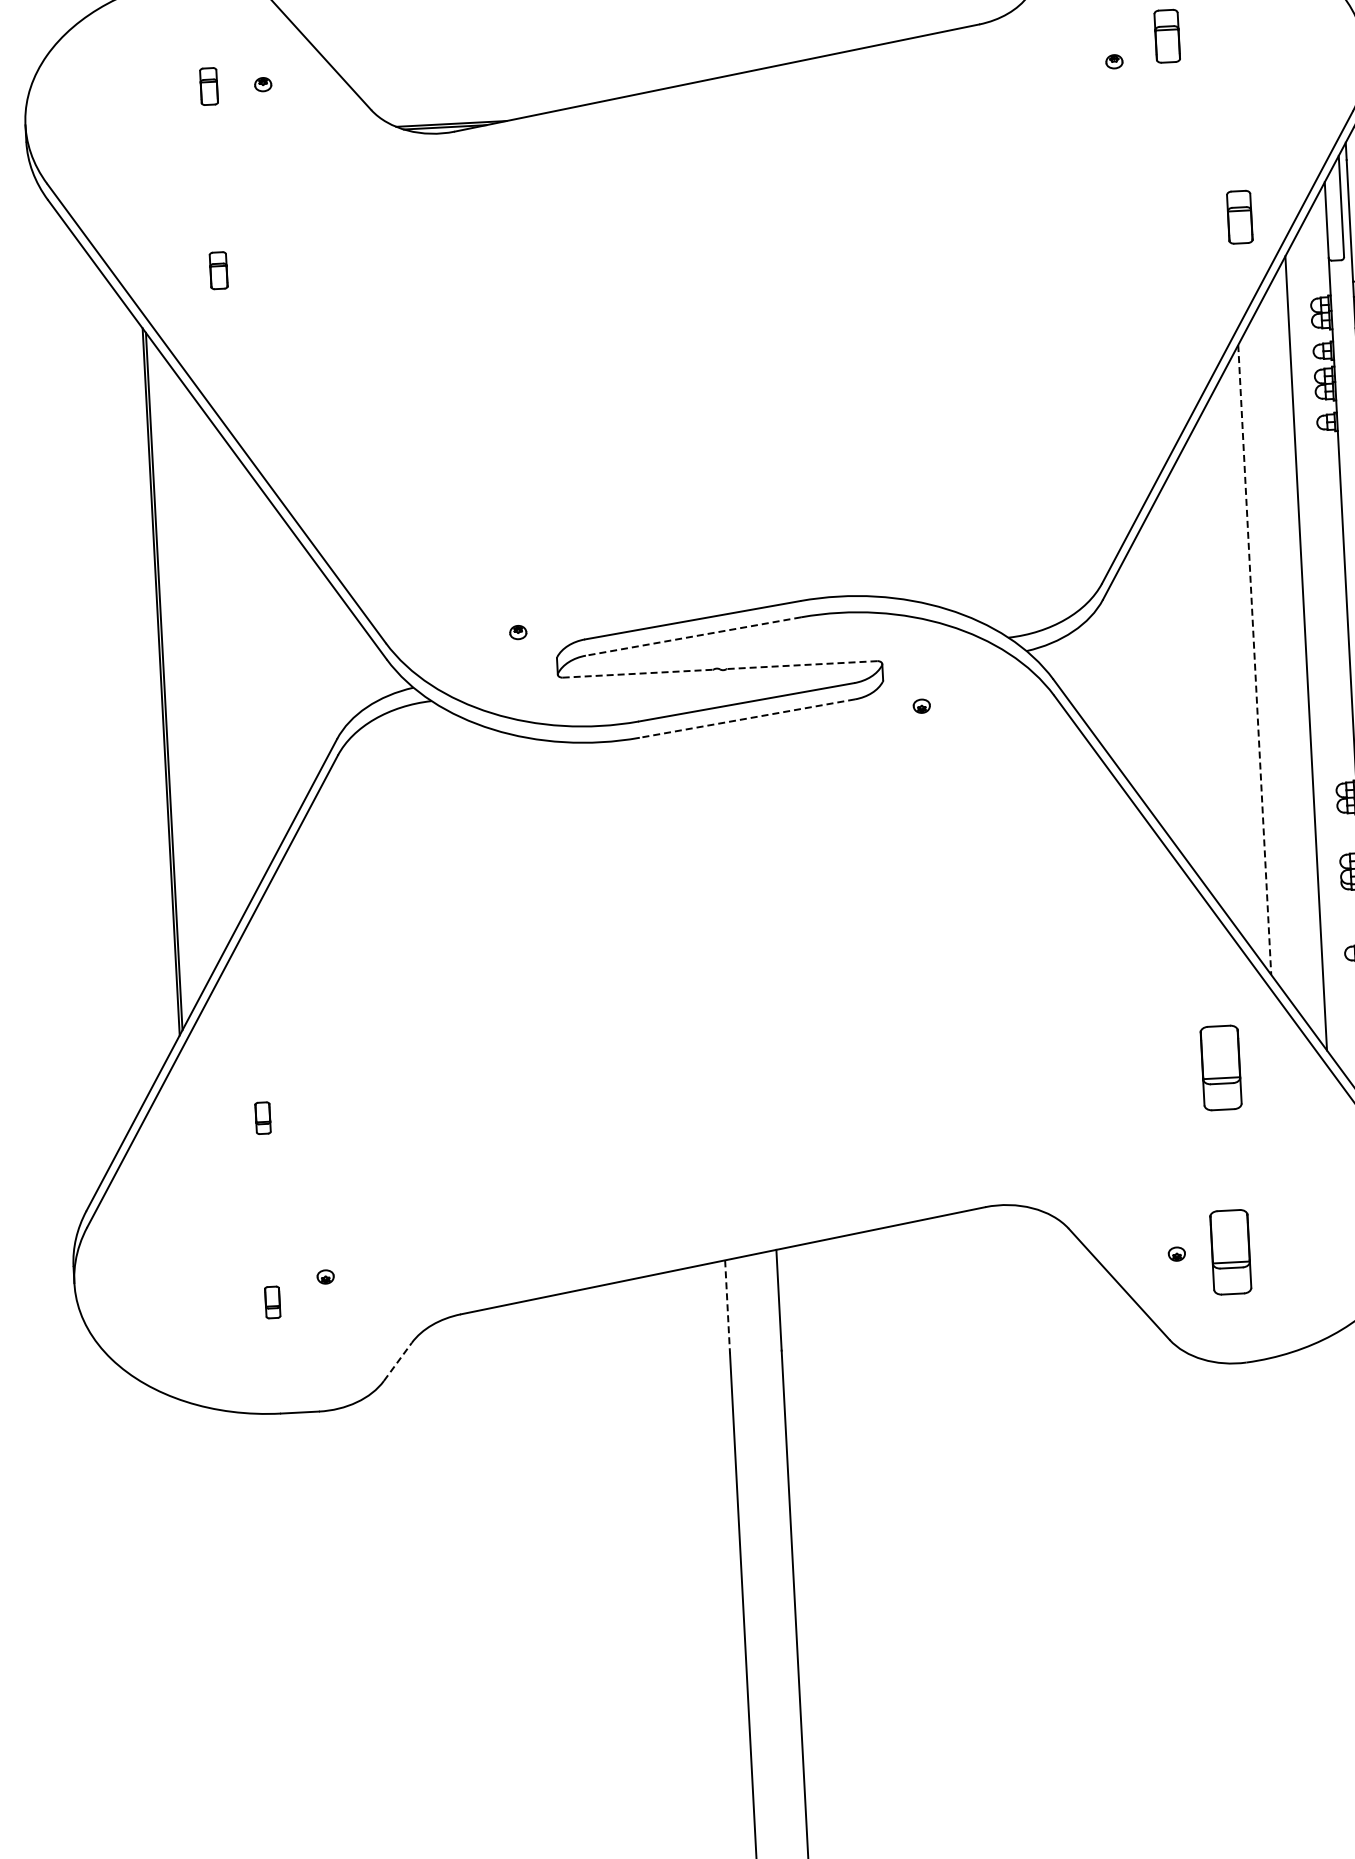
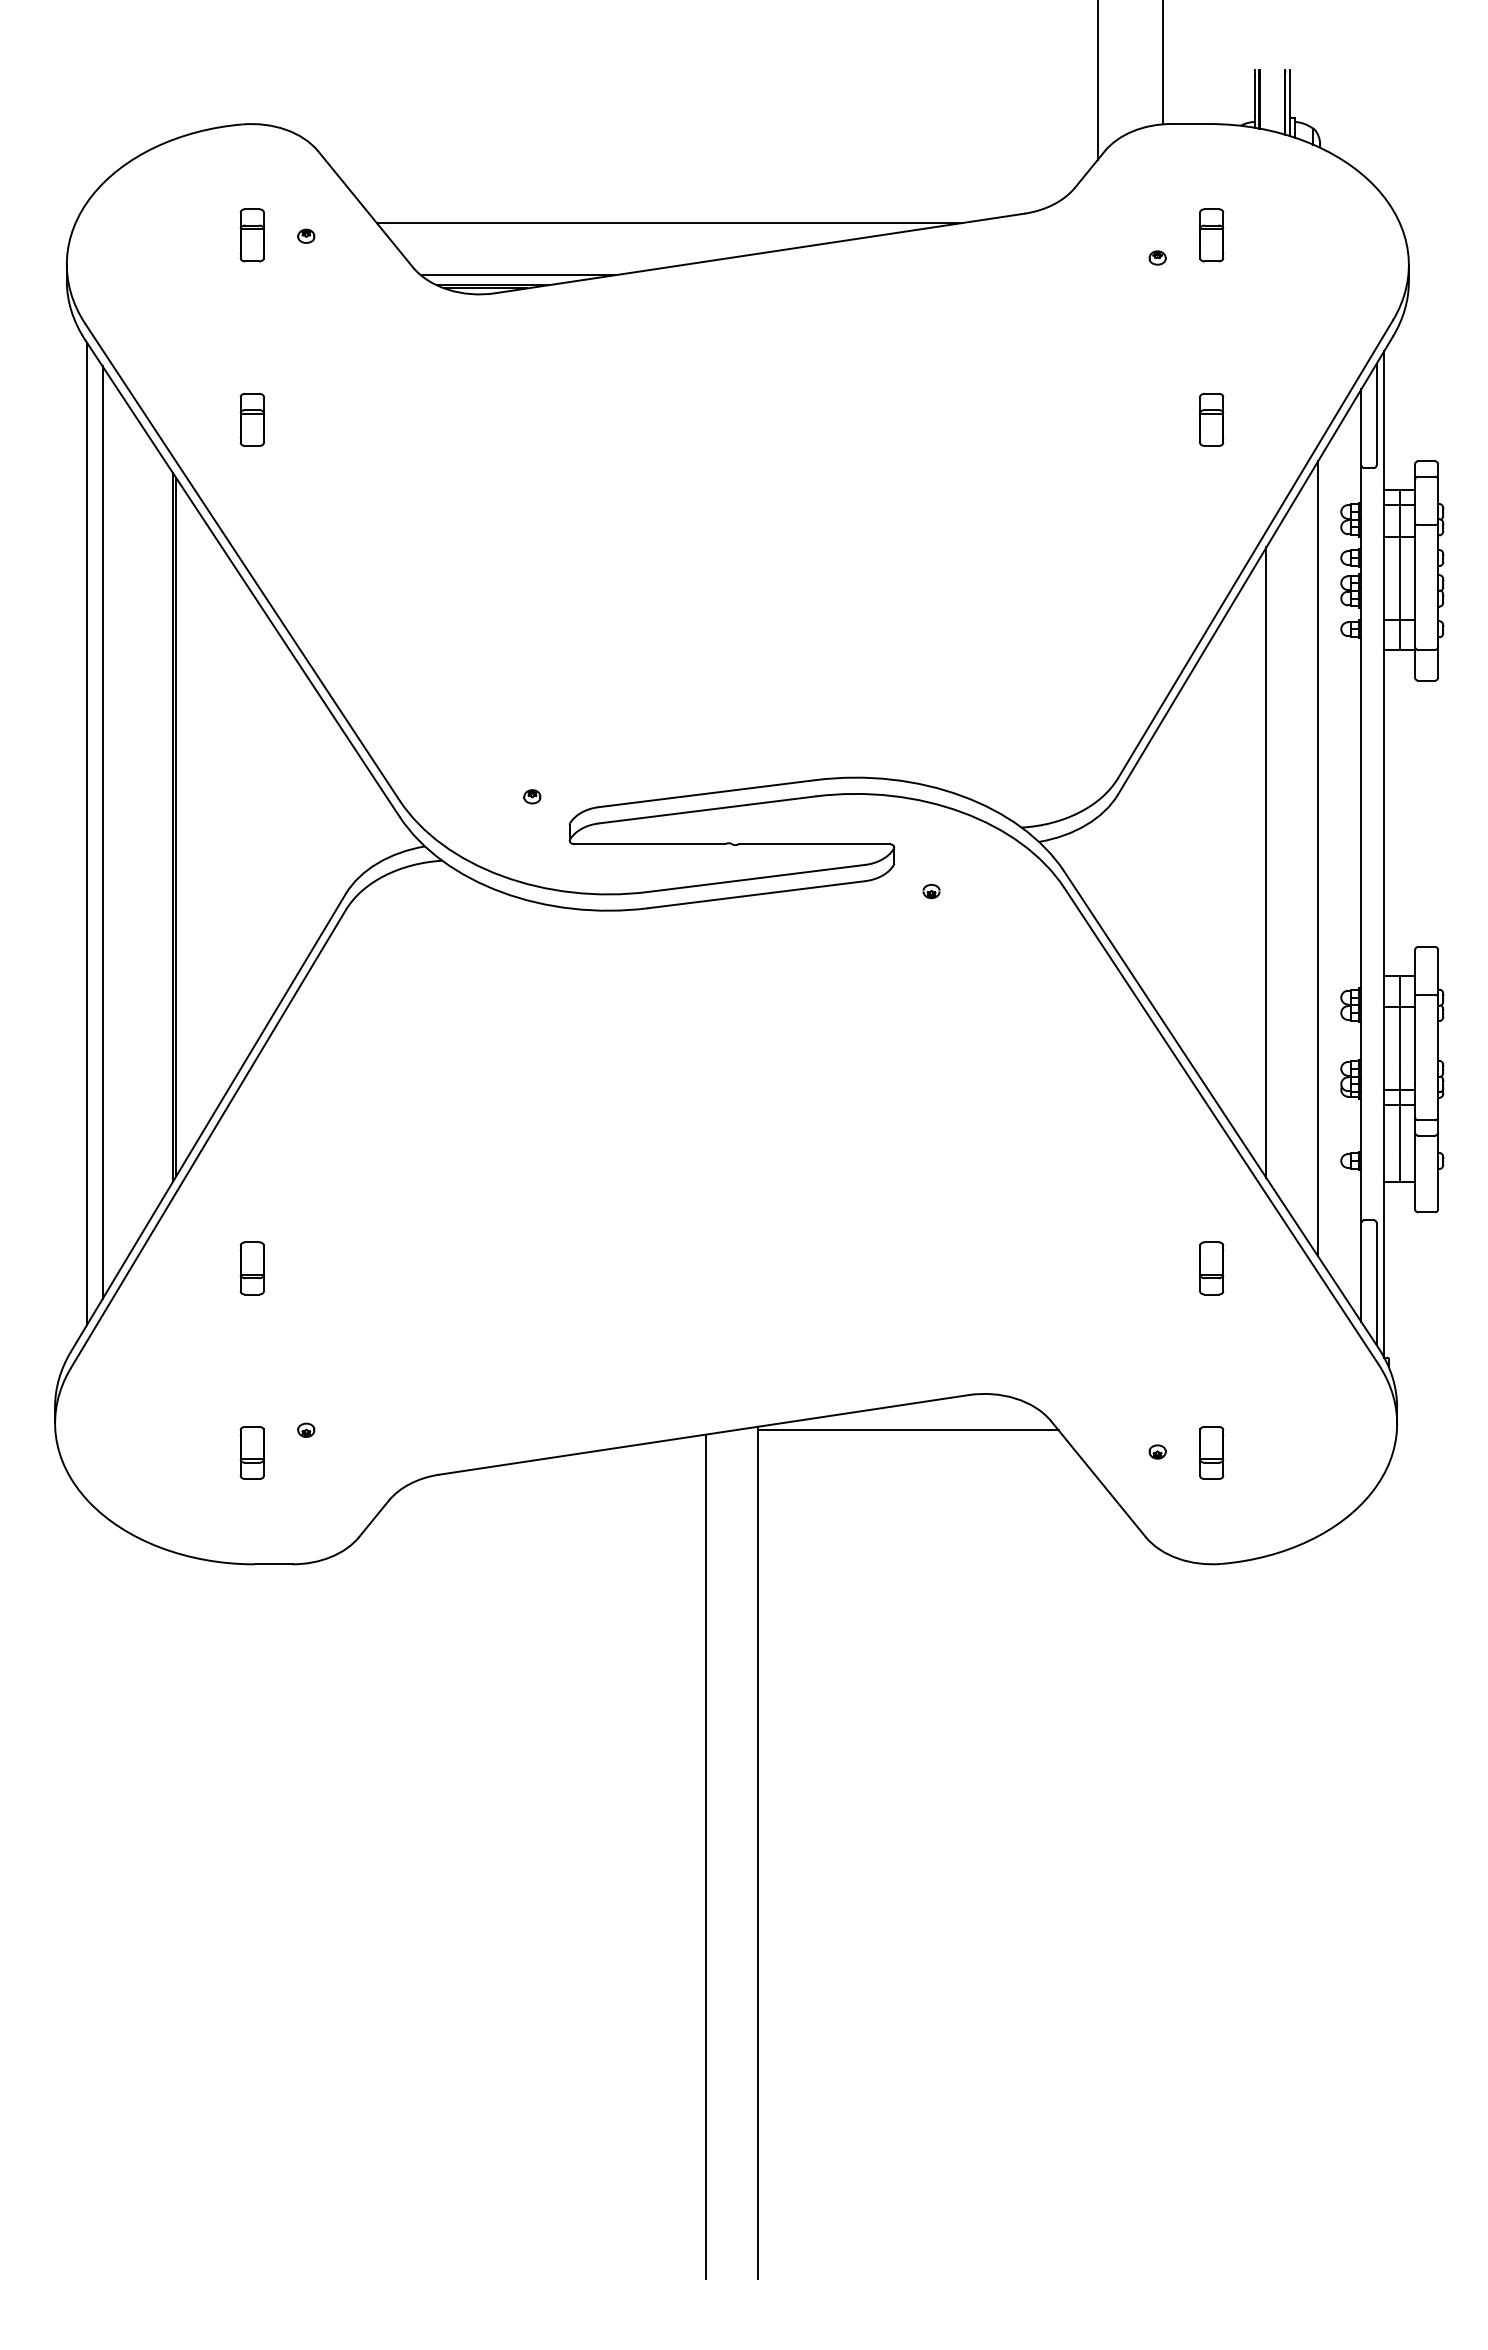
line: (624, 52) -> (668, 223), added
part: (208, 86) -> (251, 235), size x1.43
line: (476, 112) -> (517, 275), added
part: (1239, 216) -> (1211, 419), moved
part: (218, 270) -> (251, 419), size x1.43
line: (692, 636) -> (706, 809), dashed -> solid
line: (1254, 660) -> (1266, 863), dashed -> solid
line: (801, 665) -> (813, 844), dashed -> solid
line: (638, 673) -> (650, 844), dashed -> solid
line: (90, 690) -> (102, 832), added
line: (75, 692) -> (87, 833), added
line: (747, 718) -> (756, 894), dashed -> solid
part: (1221, 1068) -> (1211, 1268), size x0.62
part: (262, 1118) -> (251, 1268), size x1.67
line: (926, 1245) -> (907, 1430), added
part: (1230, 1251) -> (1211, 1452), size x0.62
part: (272, 1302) -> (251, 1452), size x1.67
line: (727, 1307) -> (706, 1481), dashed -> solid
line: (398, 1361) -> (374, 1518), dashed -> solid

